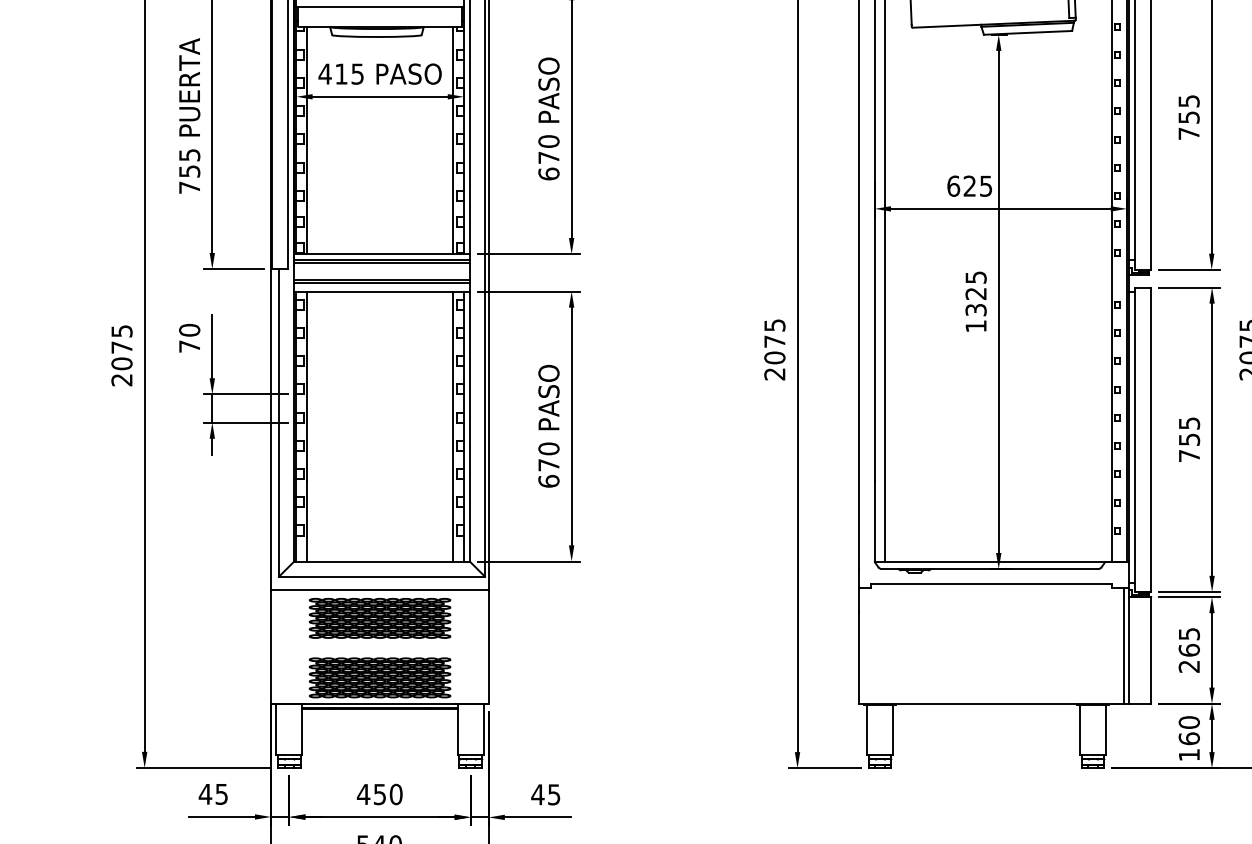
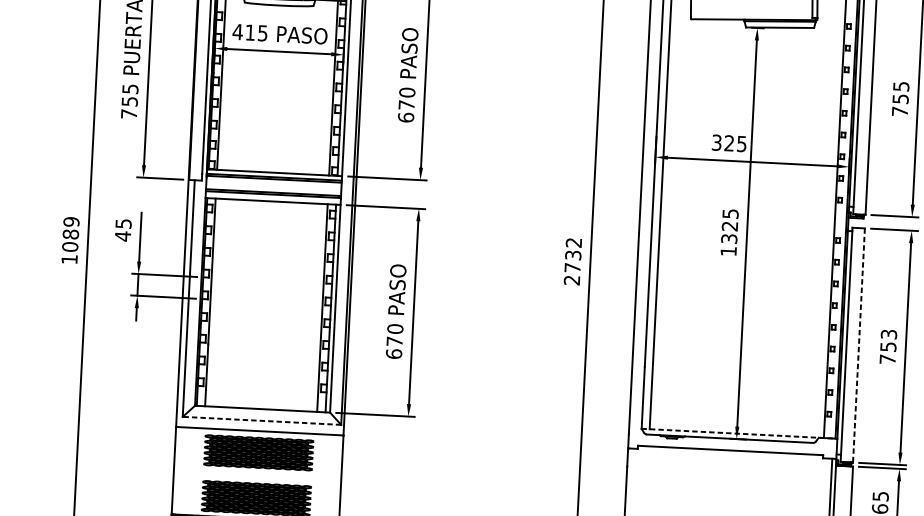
text: (953, 185) -> (716, 142), 625 -> 325
text: (189, 338) -> (123, 230), 70 -> 45
text: (774, 341) -> (573, 255), 2075 -> 2732
text: (121, 355) -> (70, 240), 2075 -> 1089
text: (1188, 423) -> (888, 334), 755 -> 753
line: (1151, 440) -> (859, 346), solid -> dashed
line: (1002, 562) -> (739, 434), solid -> dashed
line: (382, 576) -> (262, 420), solid -> dashed

